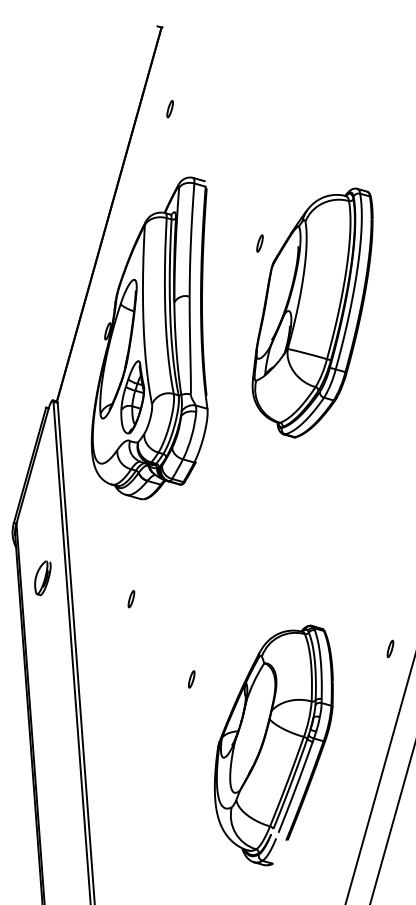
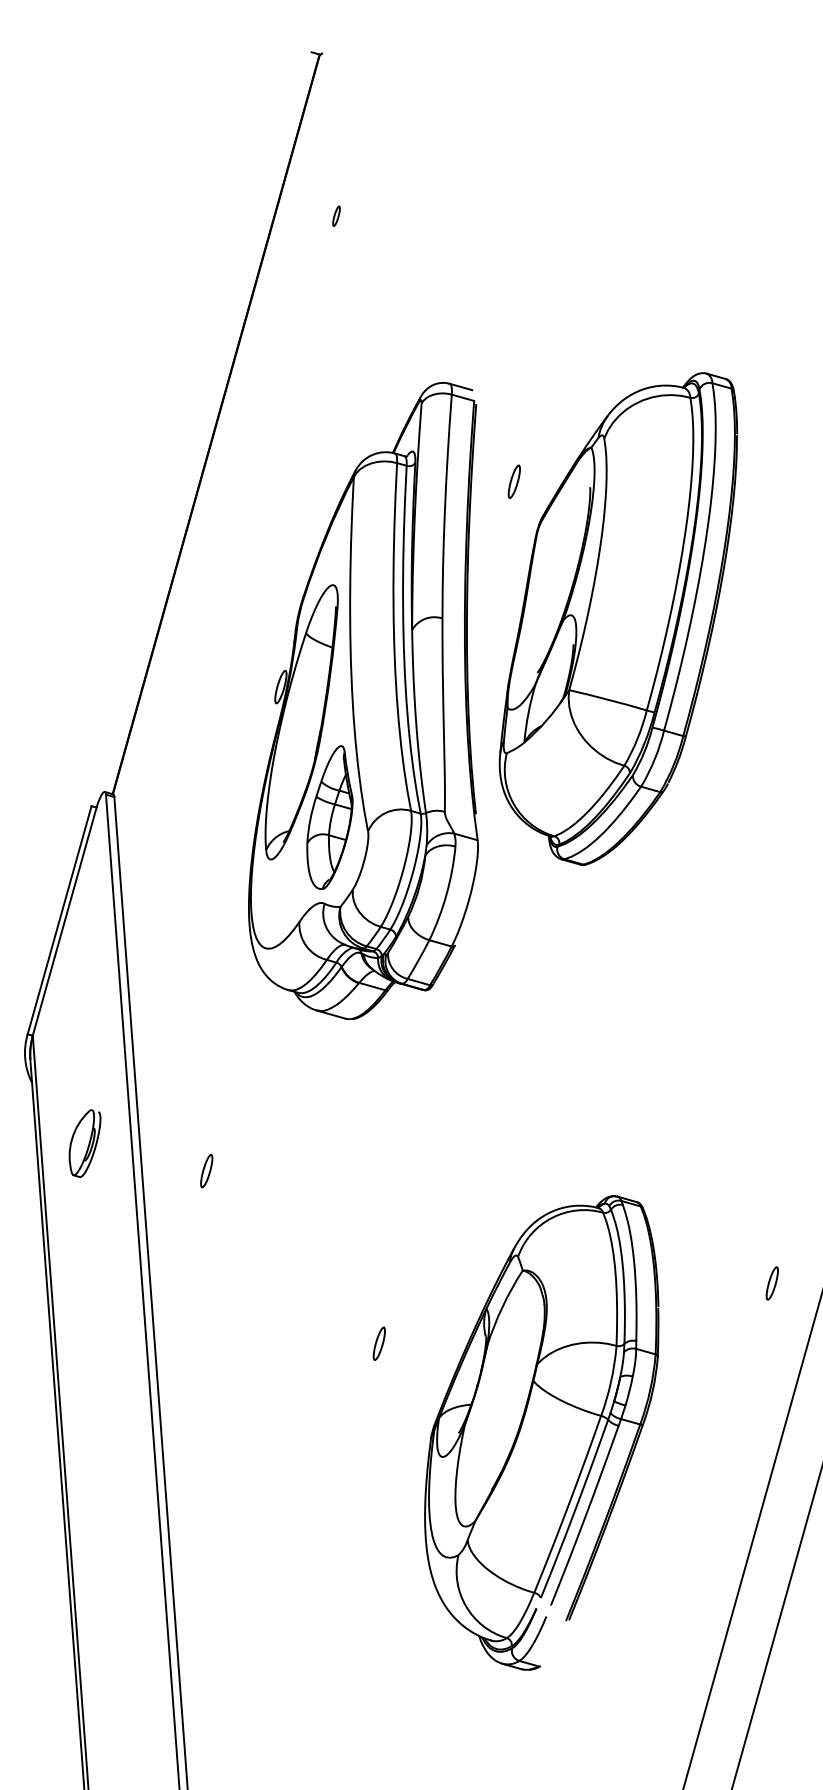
part: (169, 109) -> (335, 216), size x0.6
part: (149, 338) -> (363, 701), moved
part: (131, 599) -> (206, 1171), moved
part: (273, 745) -> (541, 1432), moved

